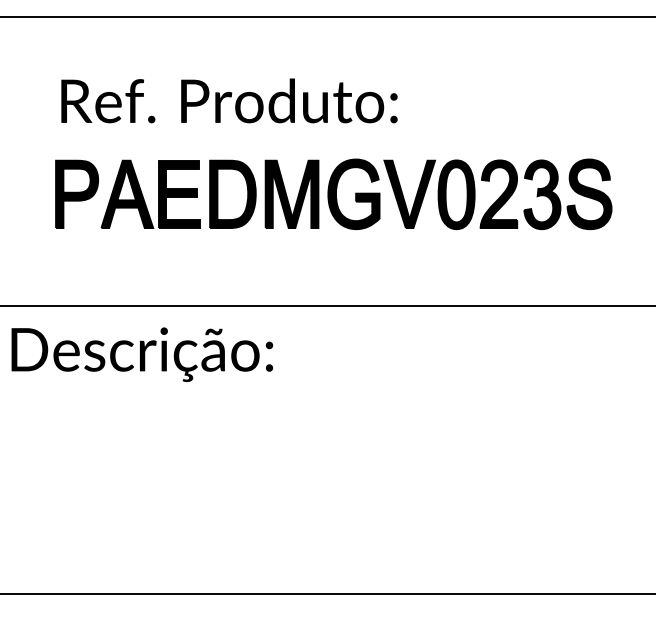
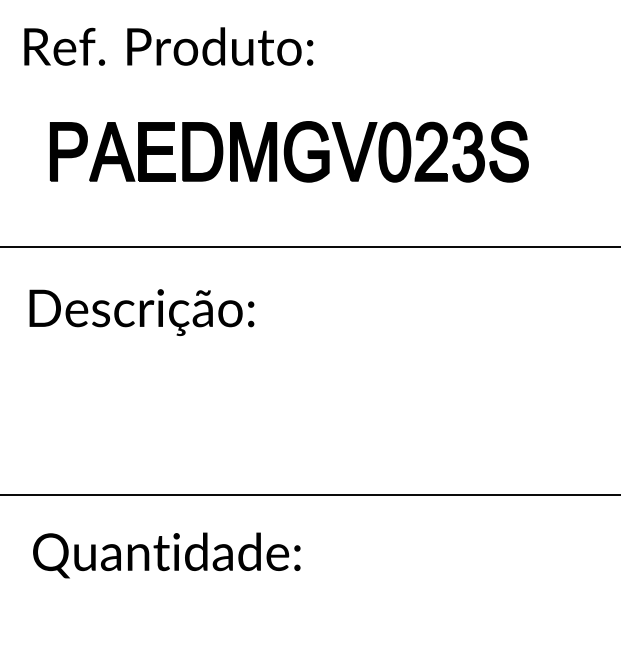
text: (229, 100) -> (168, 46), moved
text: (141, 354) -> (141, 312), moved

